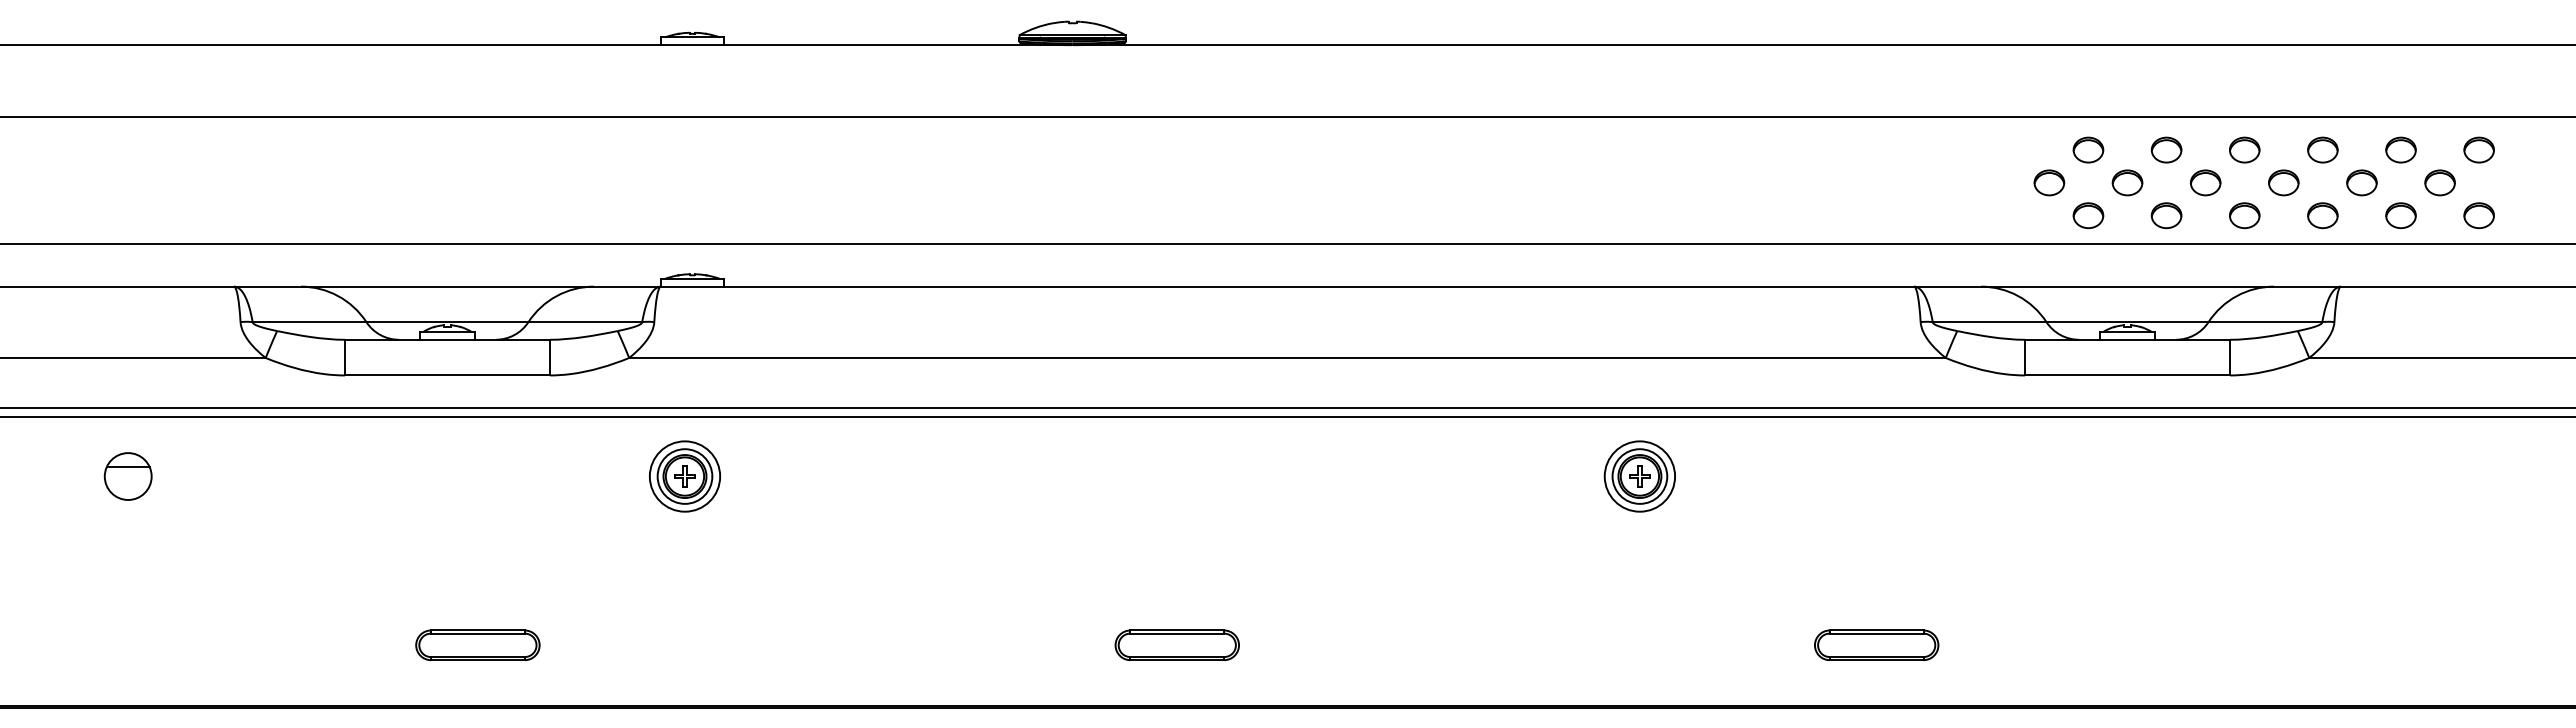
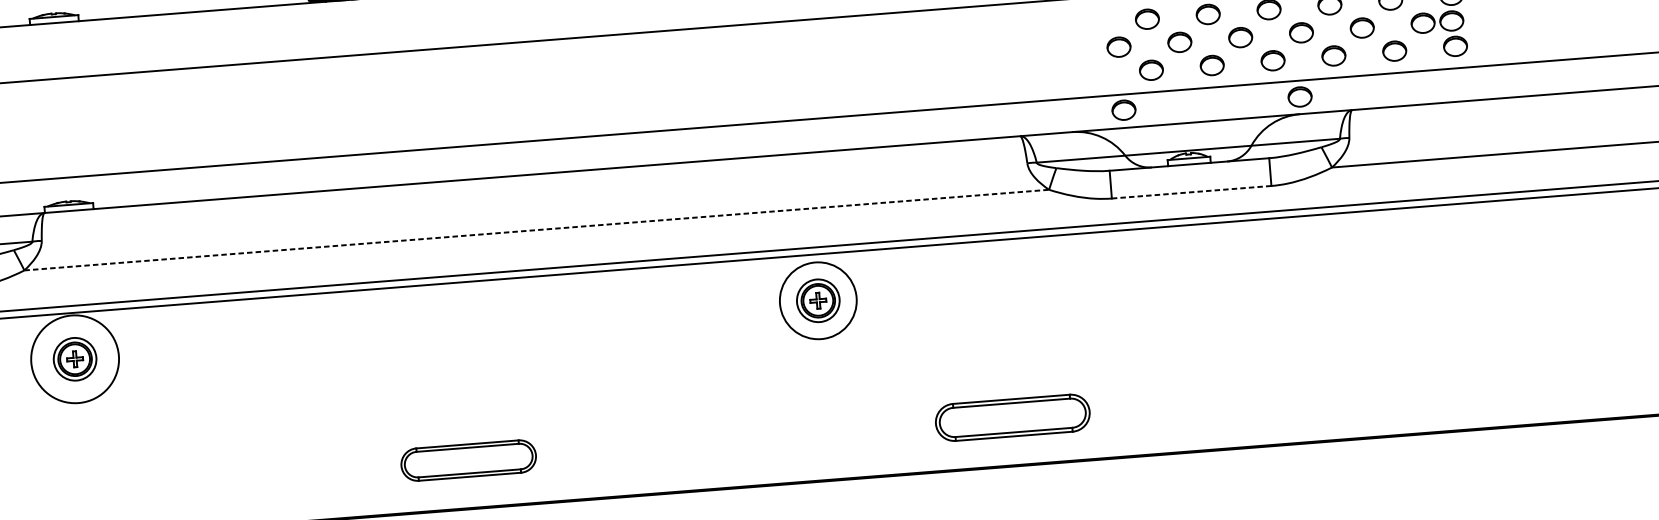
part: (2476, 182) -> (1451, 20), added
part: (2049, 263) -> (1124, 109), added
part: (2275, 264) -> (1300, 96), added
line: (1287, 357) -> (536, 229), solid -> dashed
line: (2127, 375) -> (1191, 192), solid -> dashed
circle: (684, 476) -> (74, 359), size x1.6
circle: (1639, 476) -> (817, 300), size x1.4
part: (1176, 644) -> (467, 459), size x1.4
part: (1876, 644) -> (1012, 417), size x1.6

